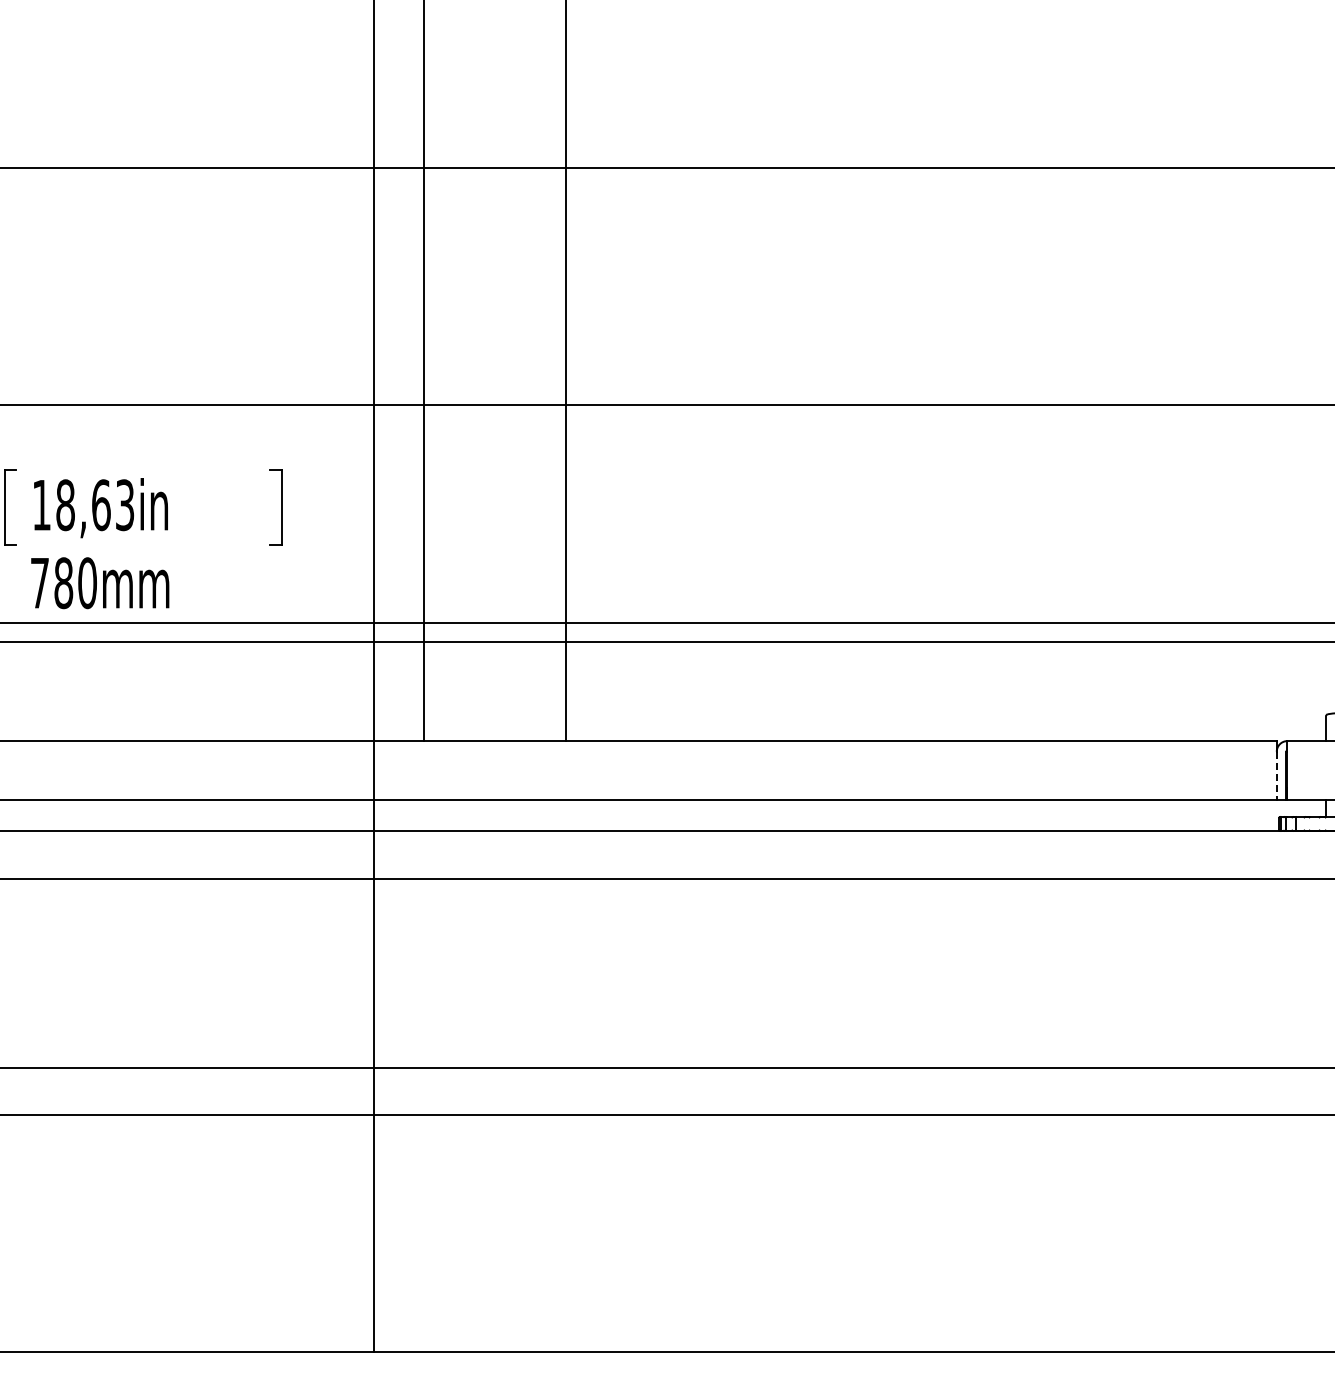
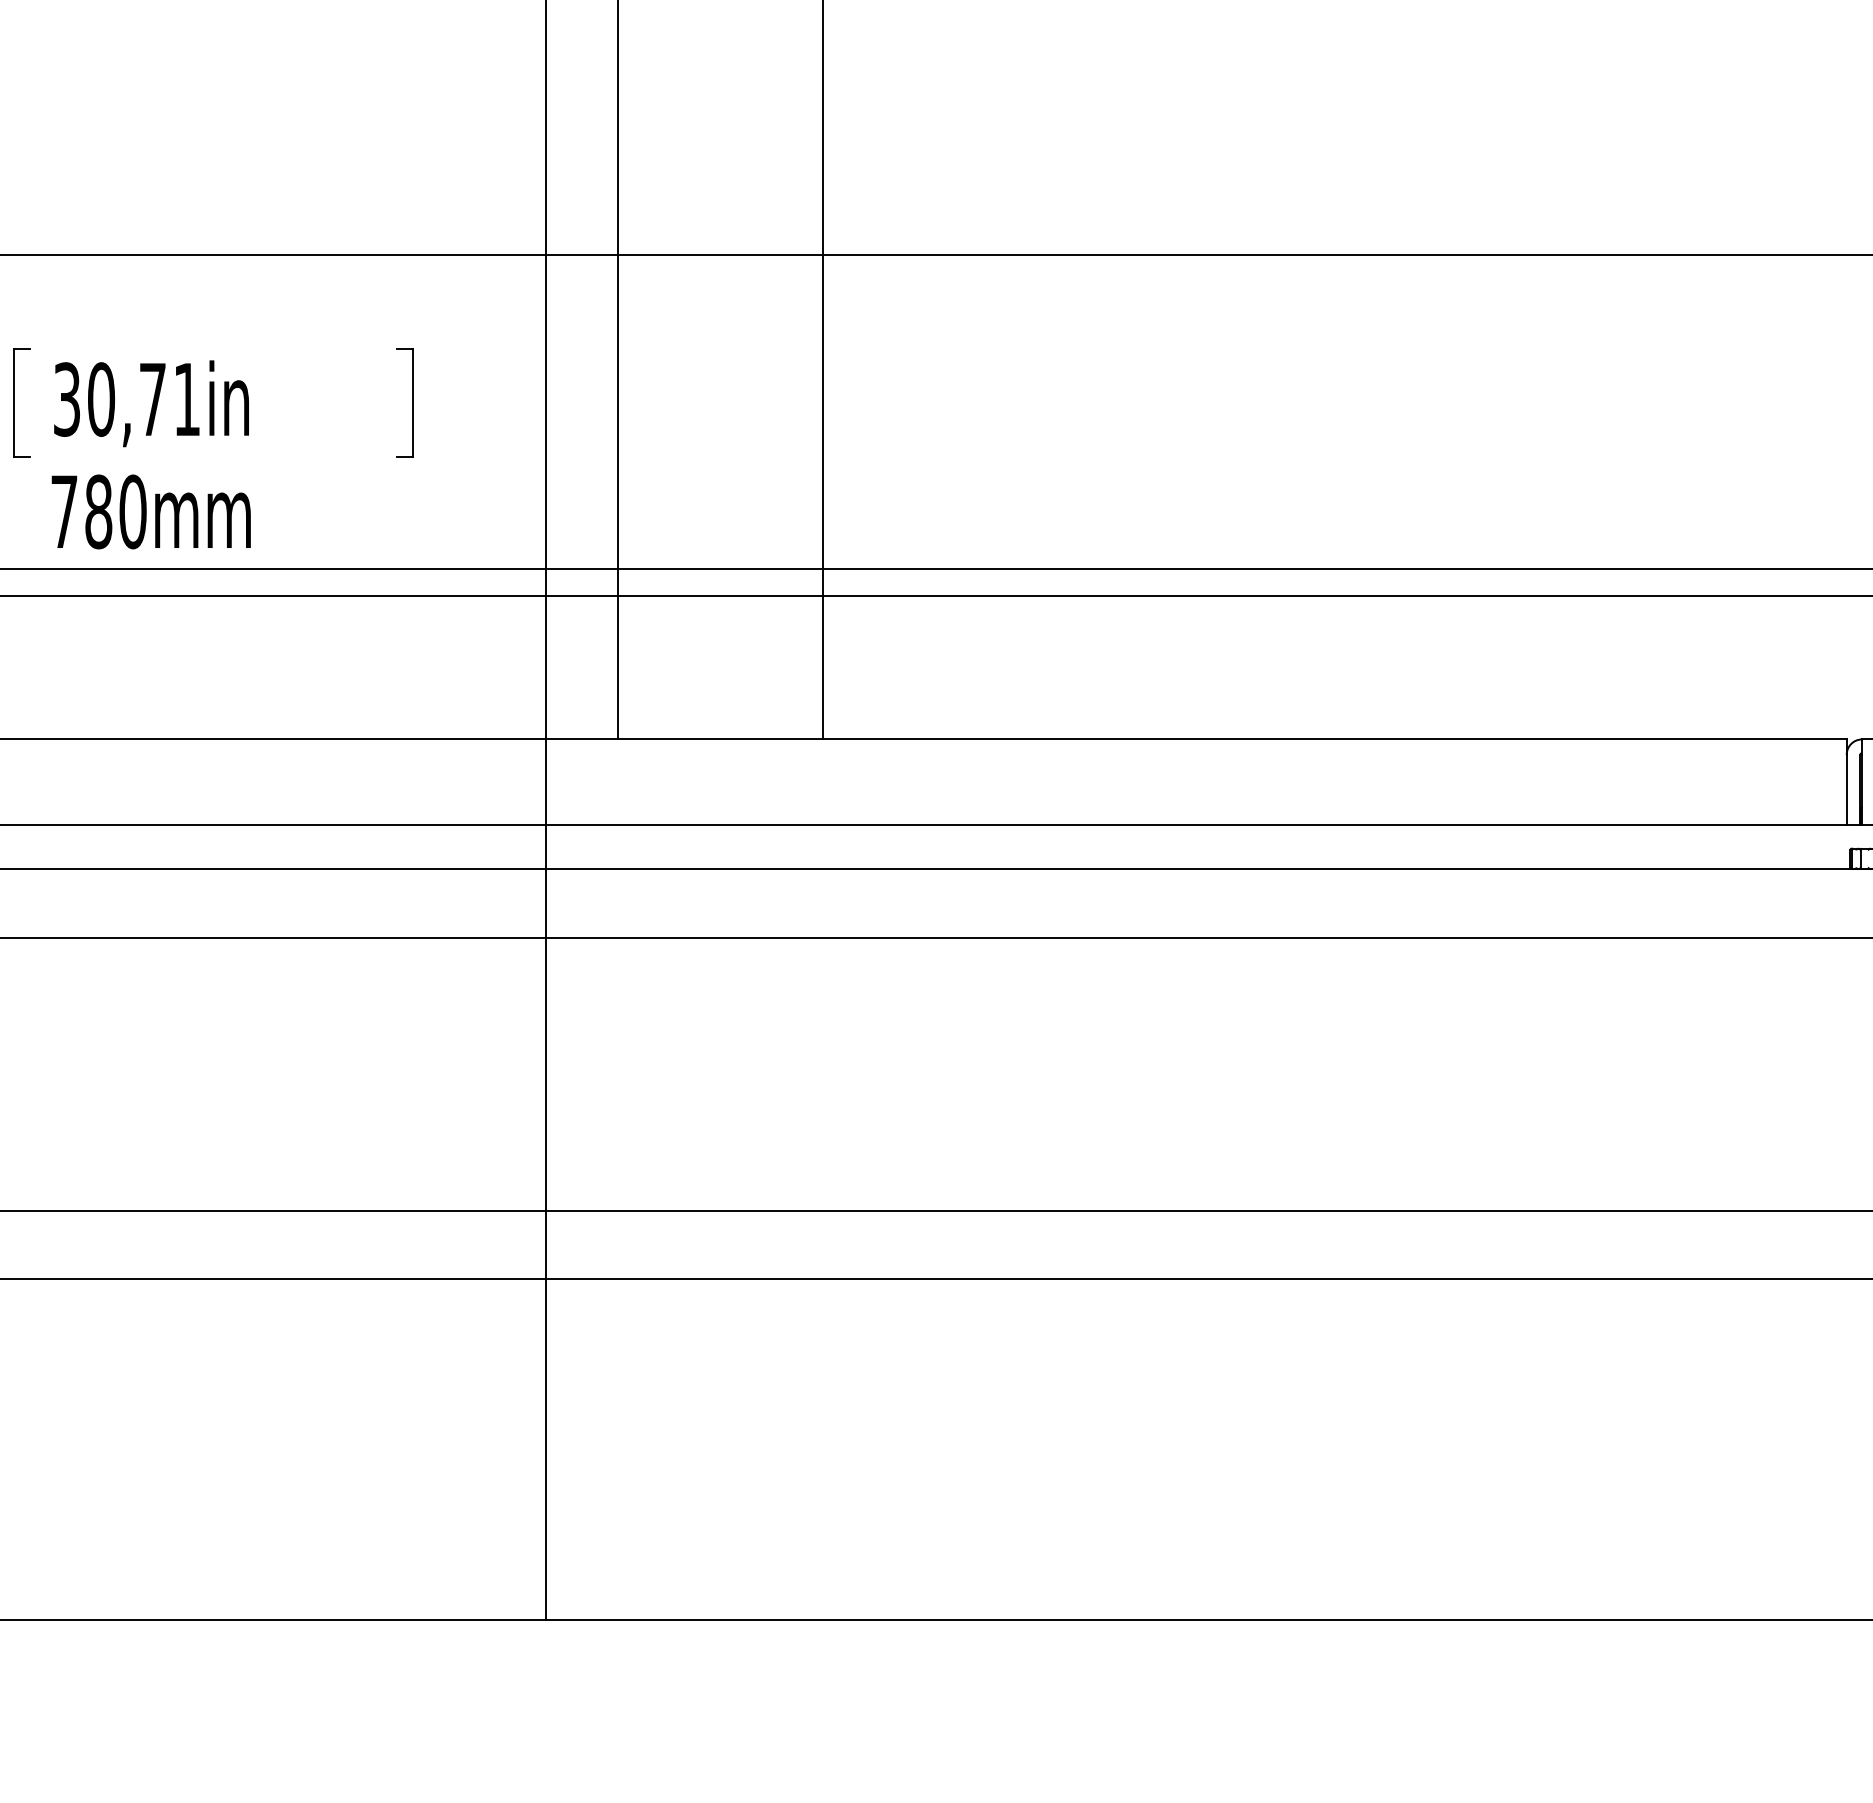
text: (83, 505) -> (127, 399), 18,63in -> 30,71in
line: (1276, 776) -> (1846, 790), dashed -> solid

